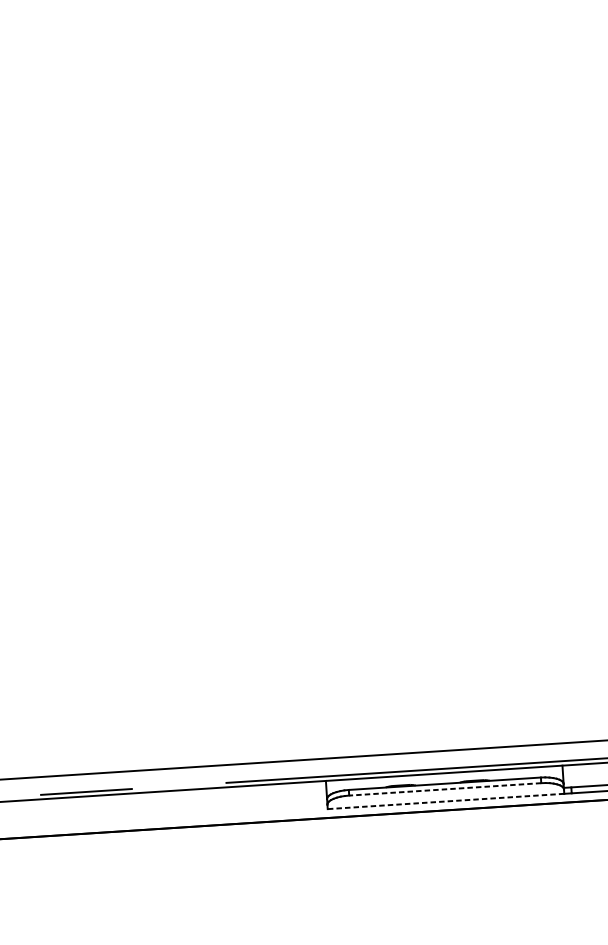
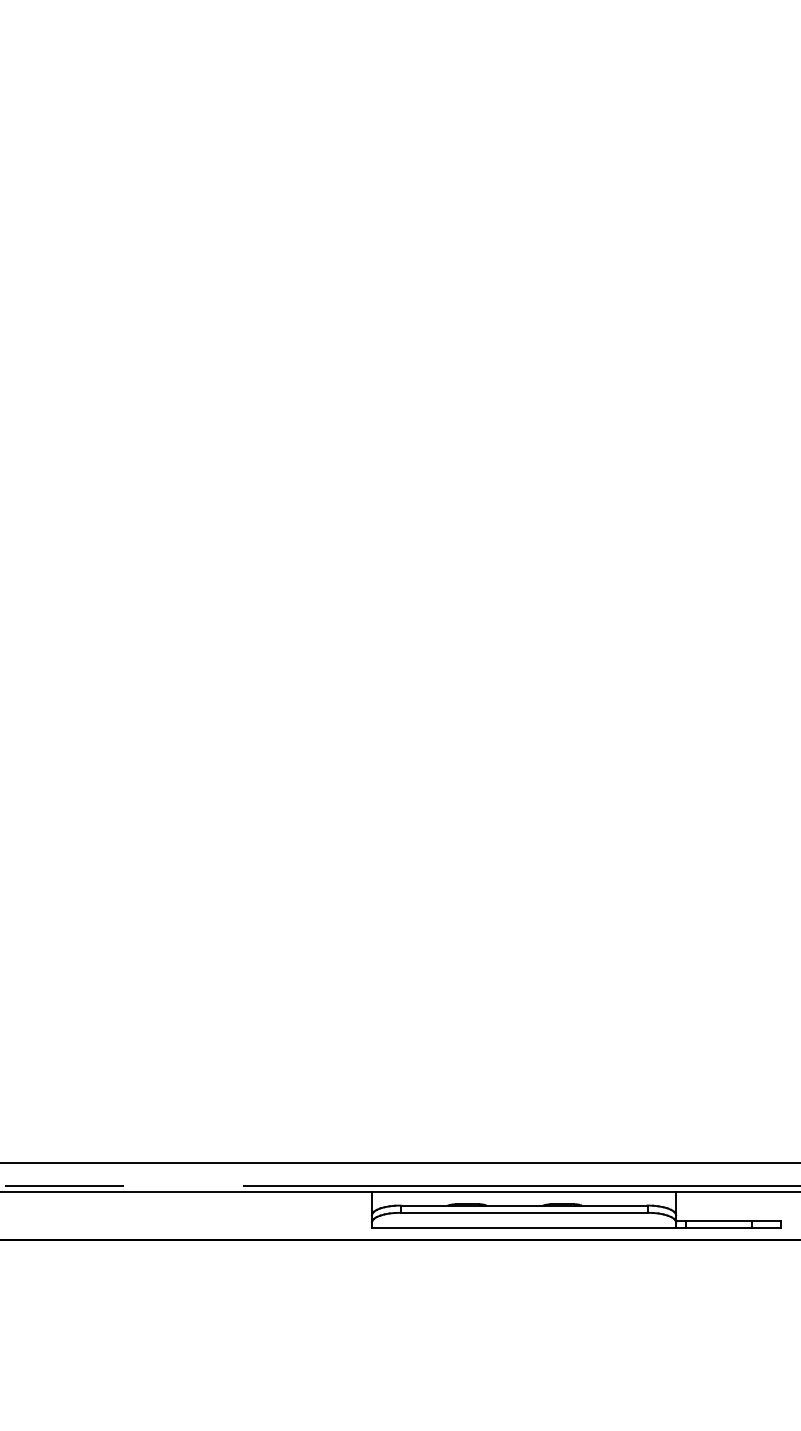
line: (444, 789) -> (523, 1212), dashed -> solid
line: (445, 801) -> (523, 1228), dashed -> solid

